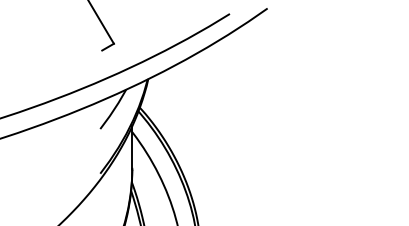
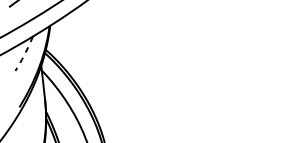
line: (113, 110) -> (24, 54), solid -> dashed

